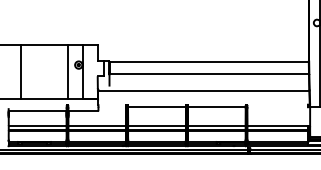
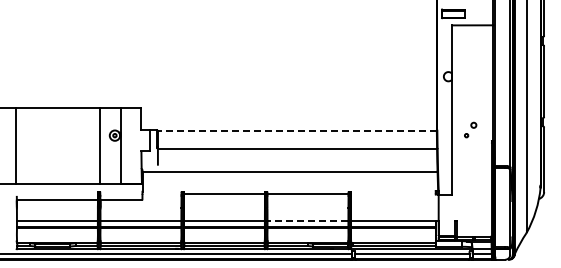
line: (208, 61) -> (296, 130), solid -> dashed
line: (21, 72) -> (15, 145), moved
line: (216, 125) -> (307, 220), solid -> dashed

